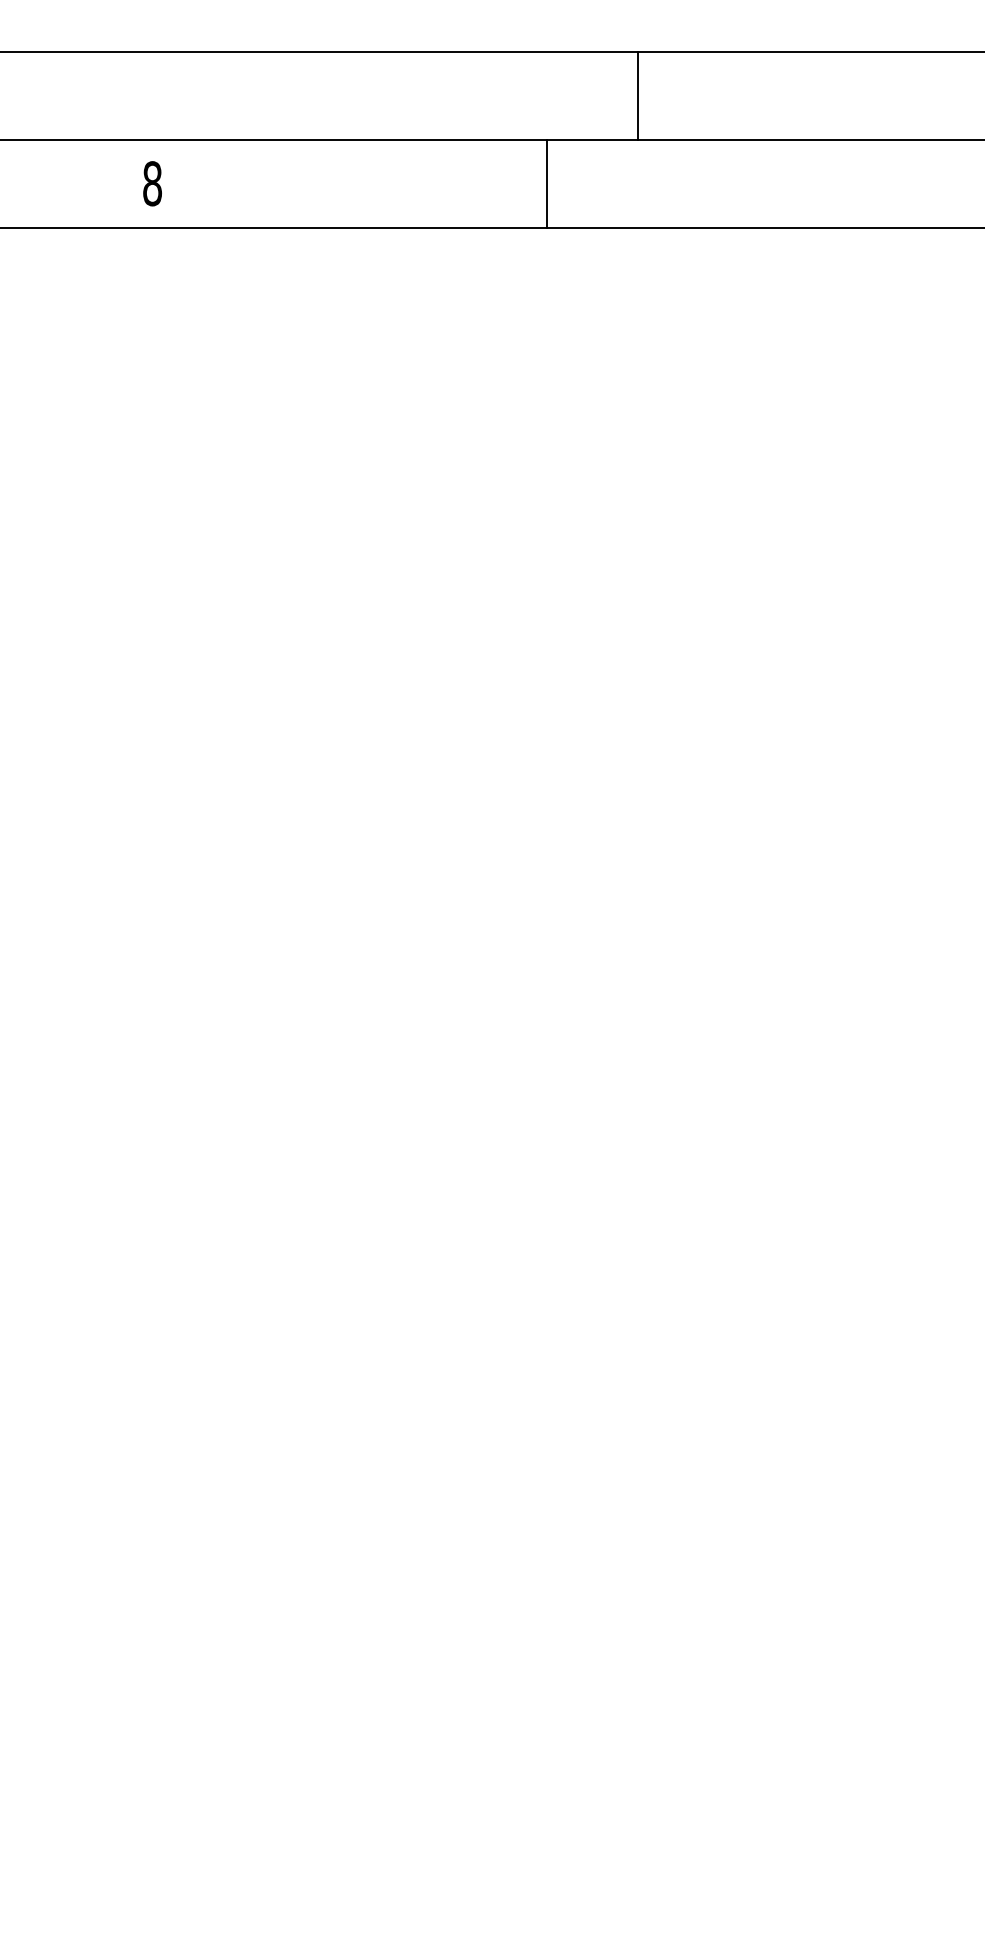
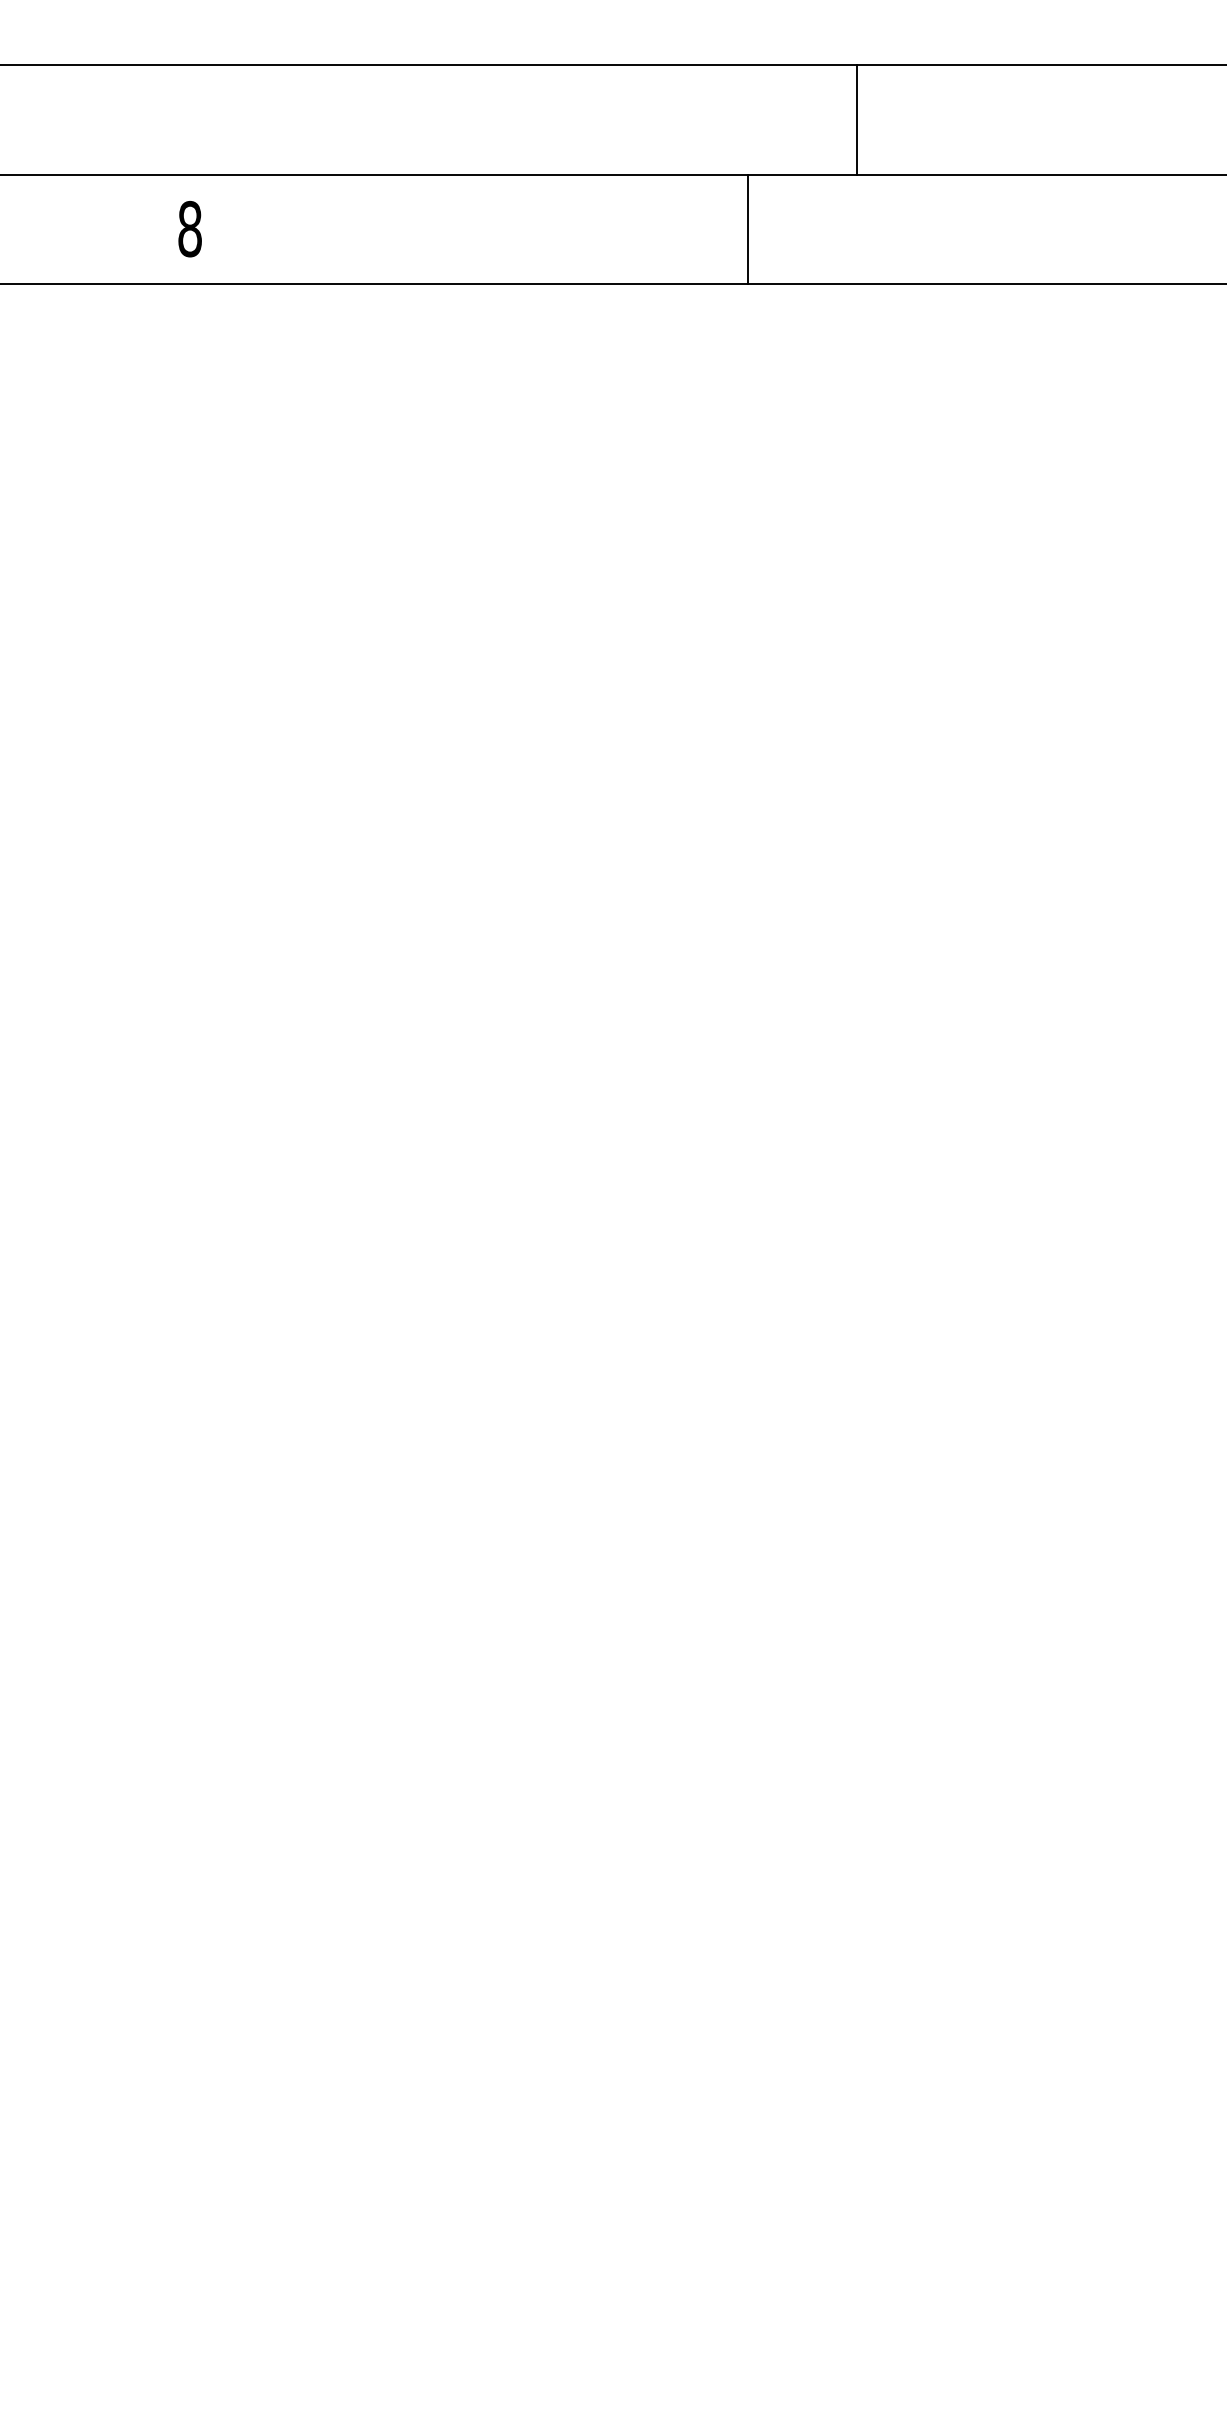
line: (637, 95) -> (856, 119), moved
line: (547, 183) -> (747, 228), moved

